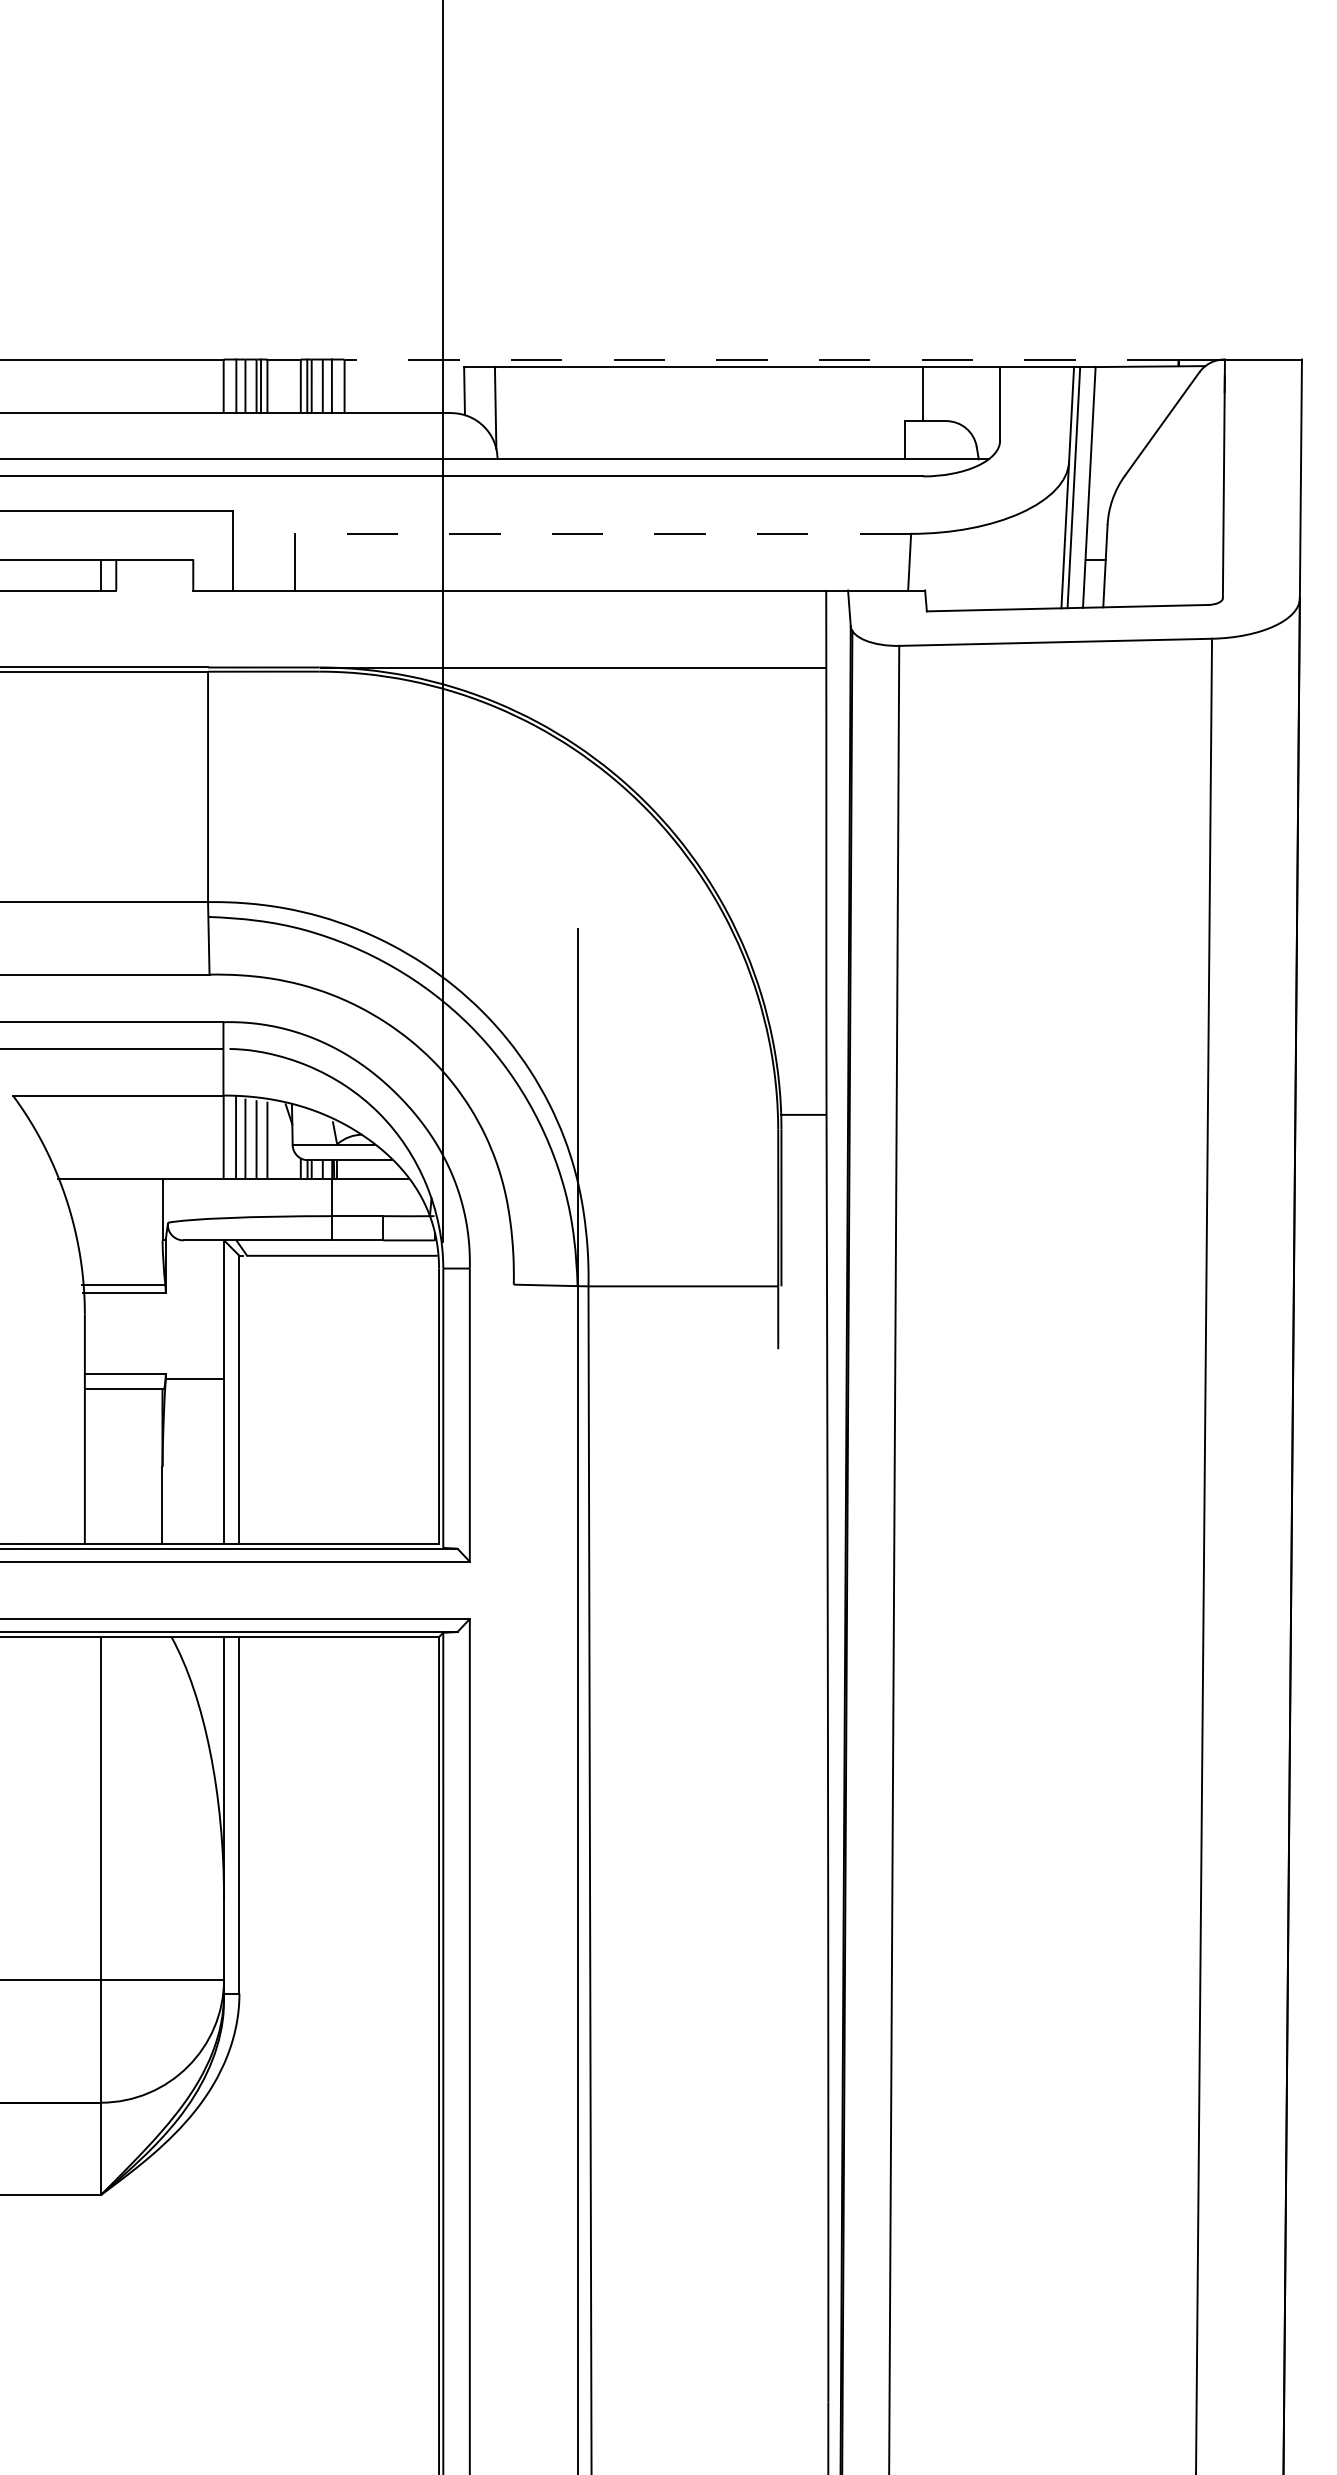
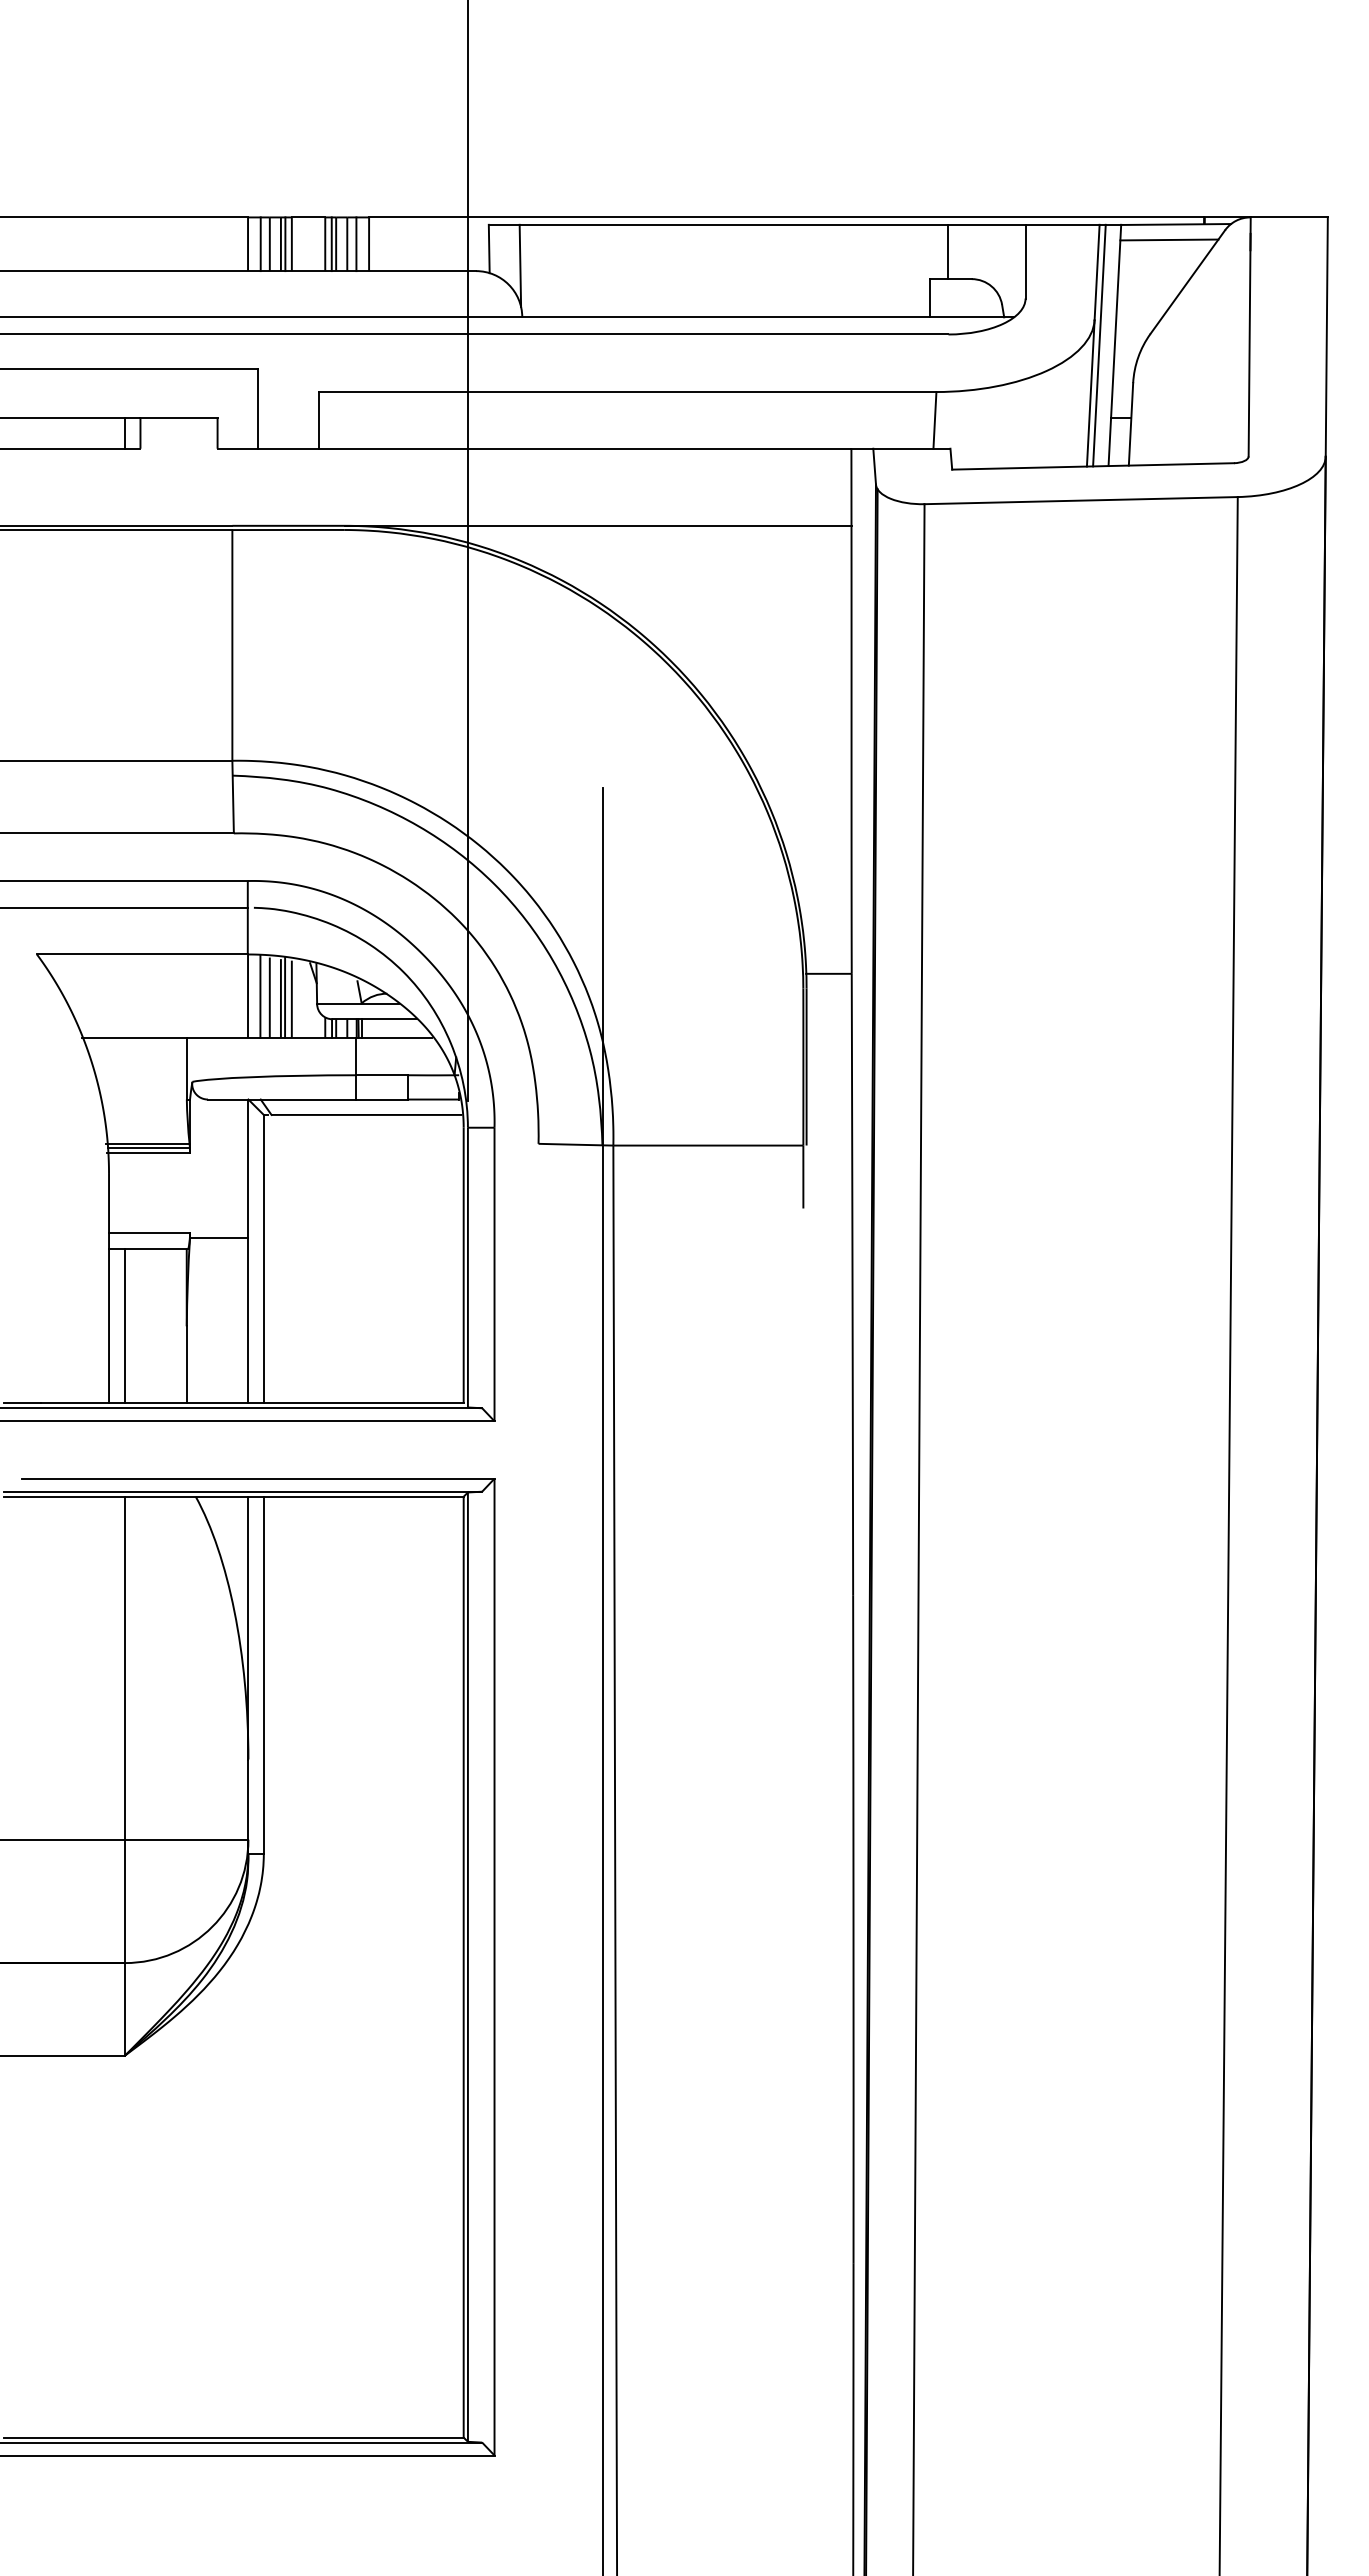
line: (761, 359) -> (786, 217), dashed -> solid
line: (1143, 381) -> (1169, 239), added
line: (602, 534) -> (627, 392), dashed -> solid
line: (261, 1138) -> (285, 997), added
line: (124, 1288) -> (148, 1147), added
line: (101, 1466) -> (125, 1325), added

